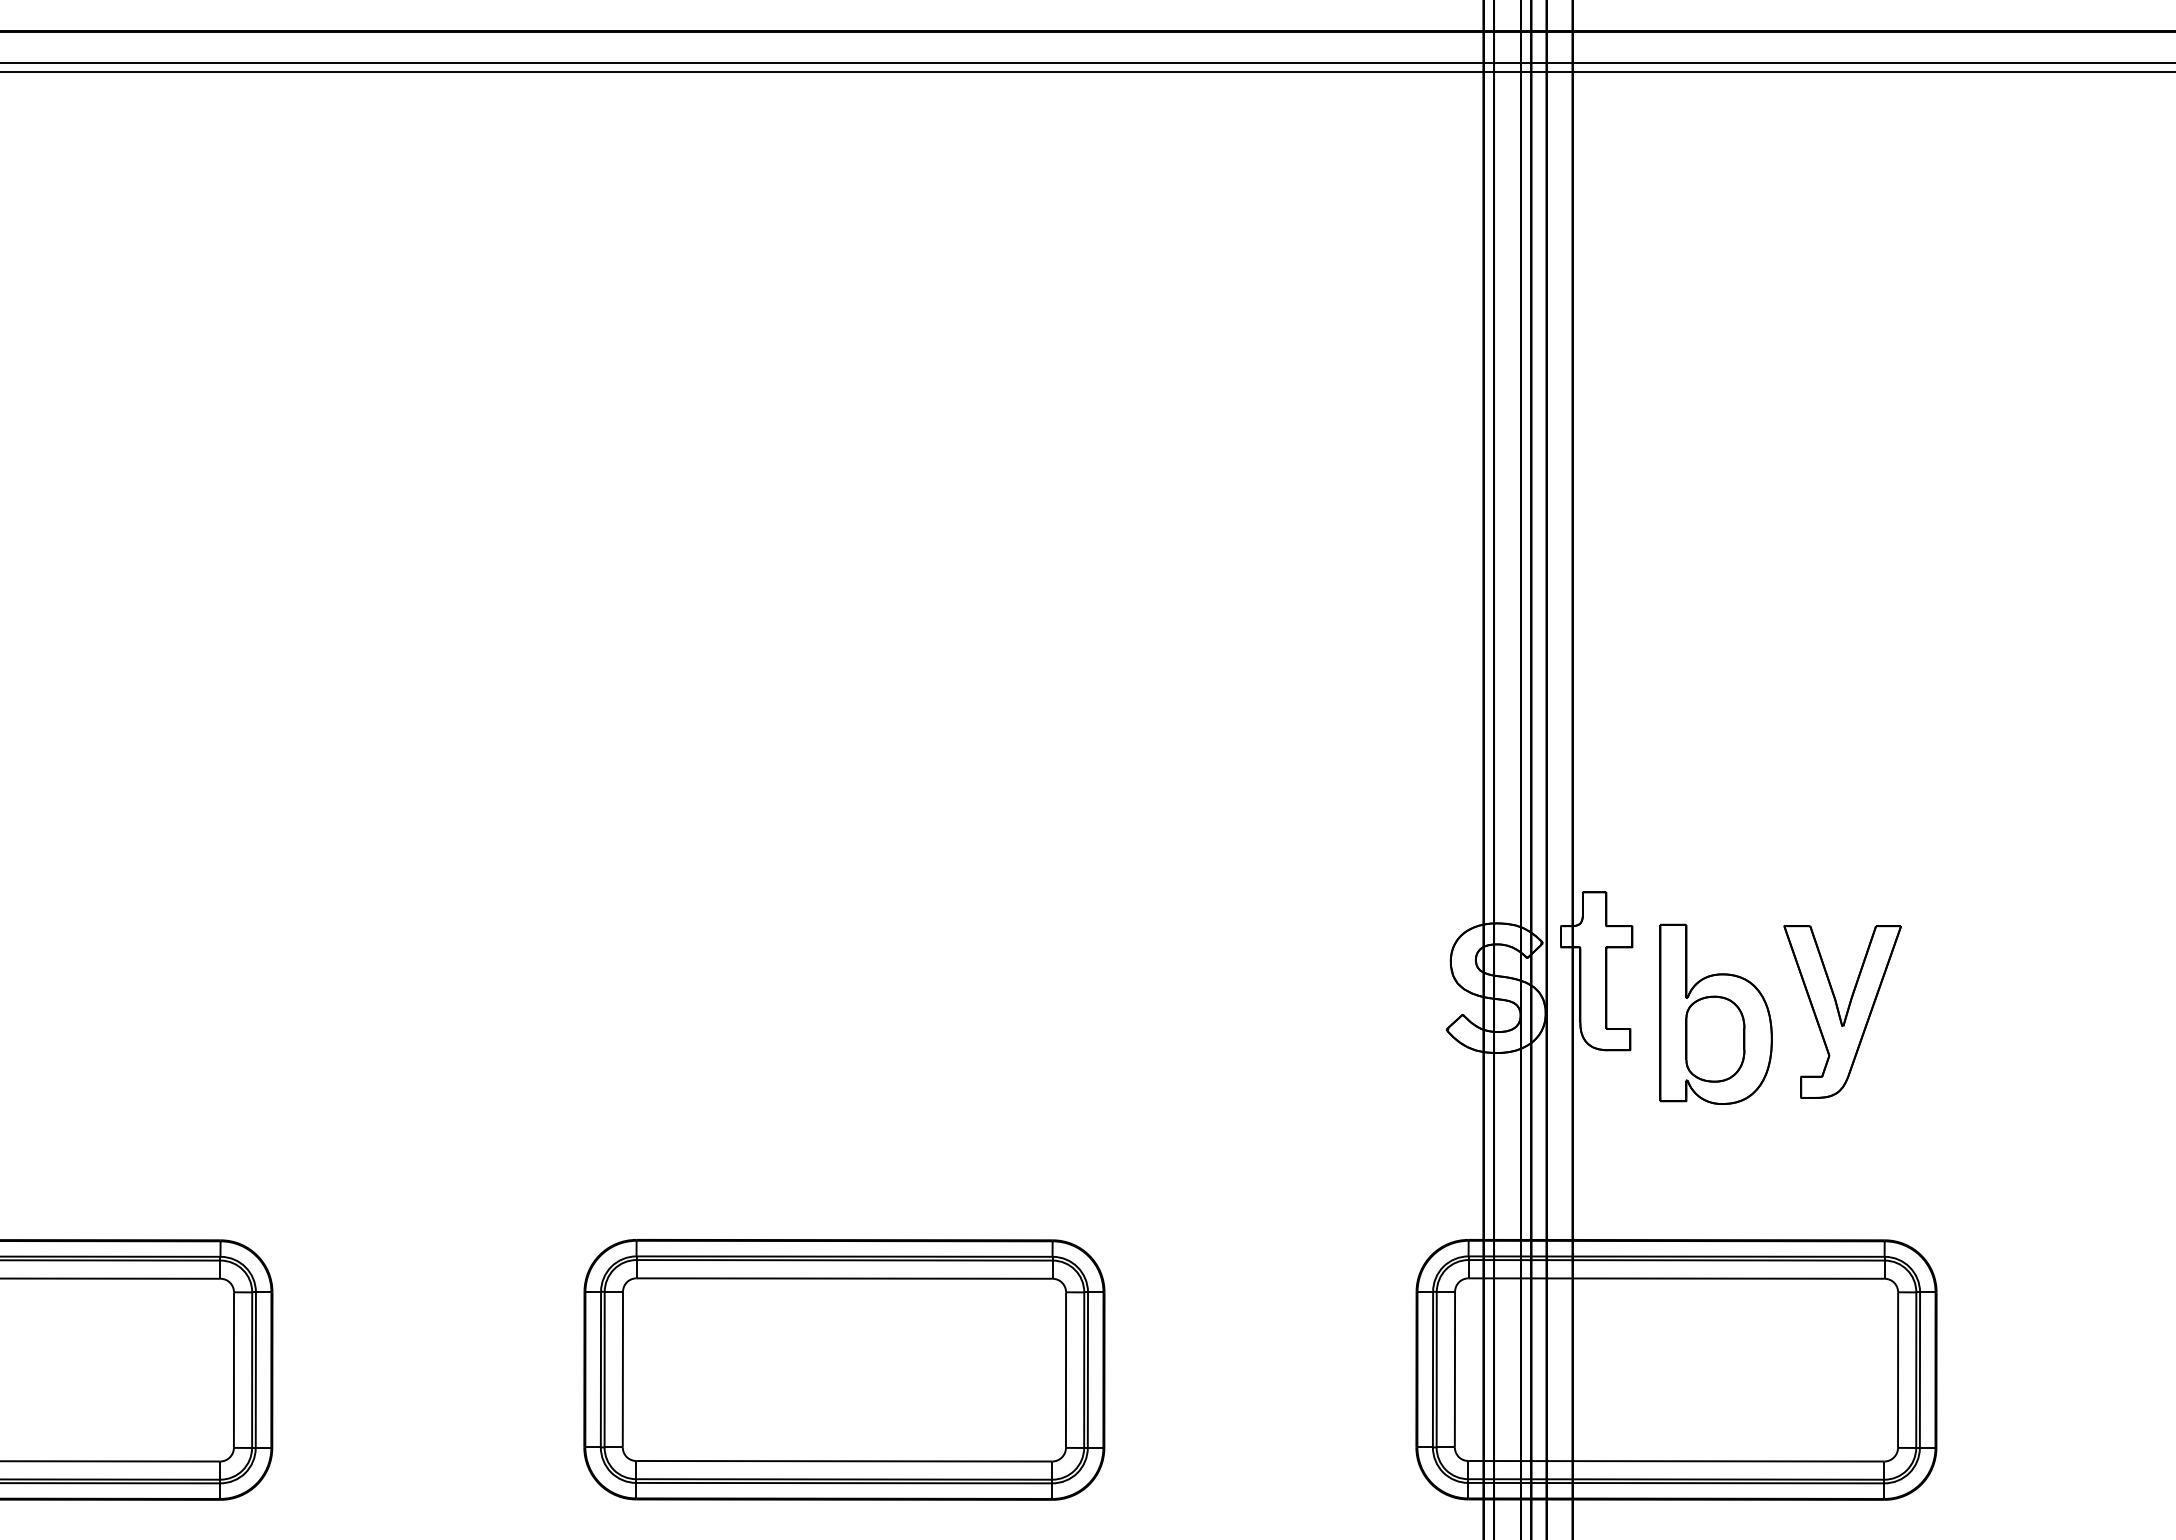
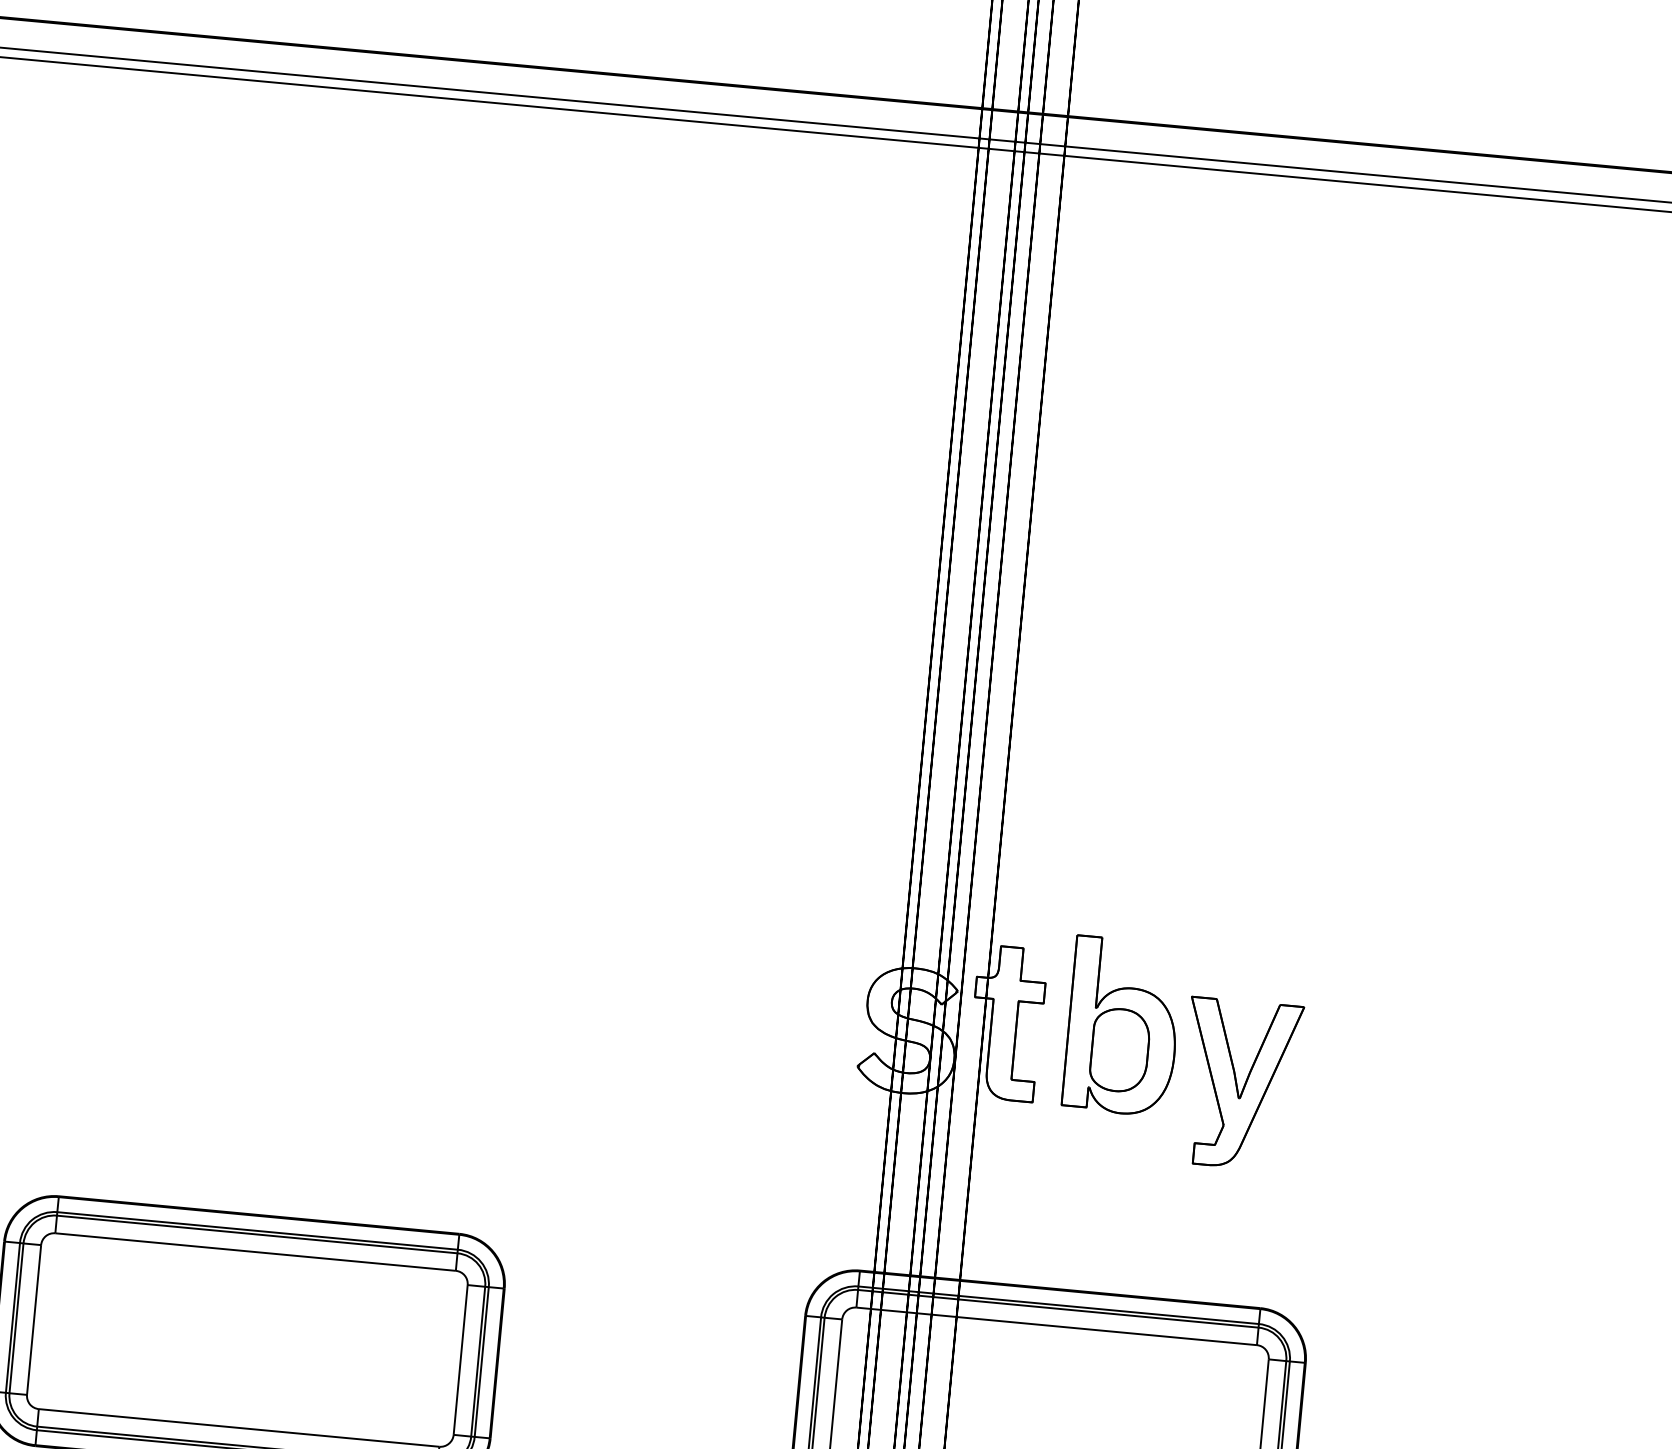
part: (1715, 1013) -> (1122, 1025), moved

